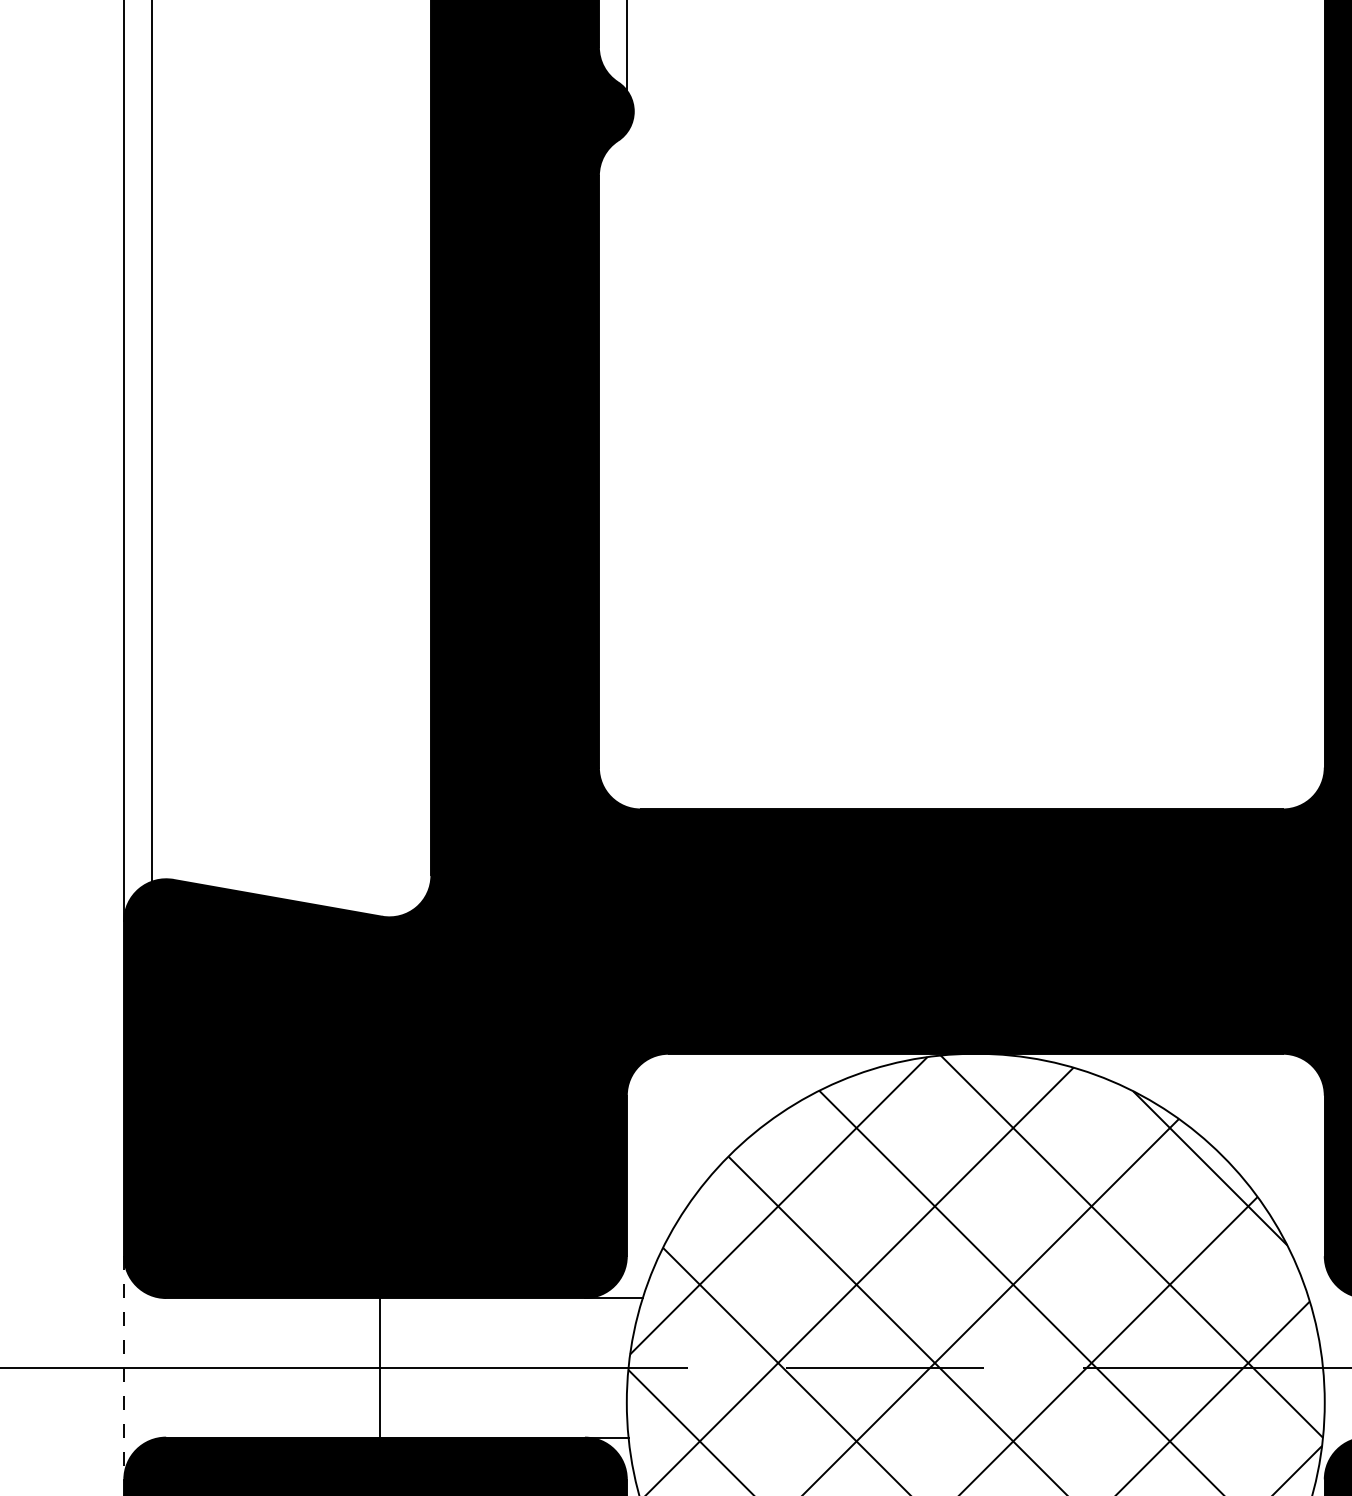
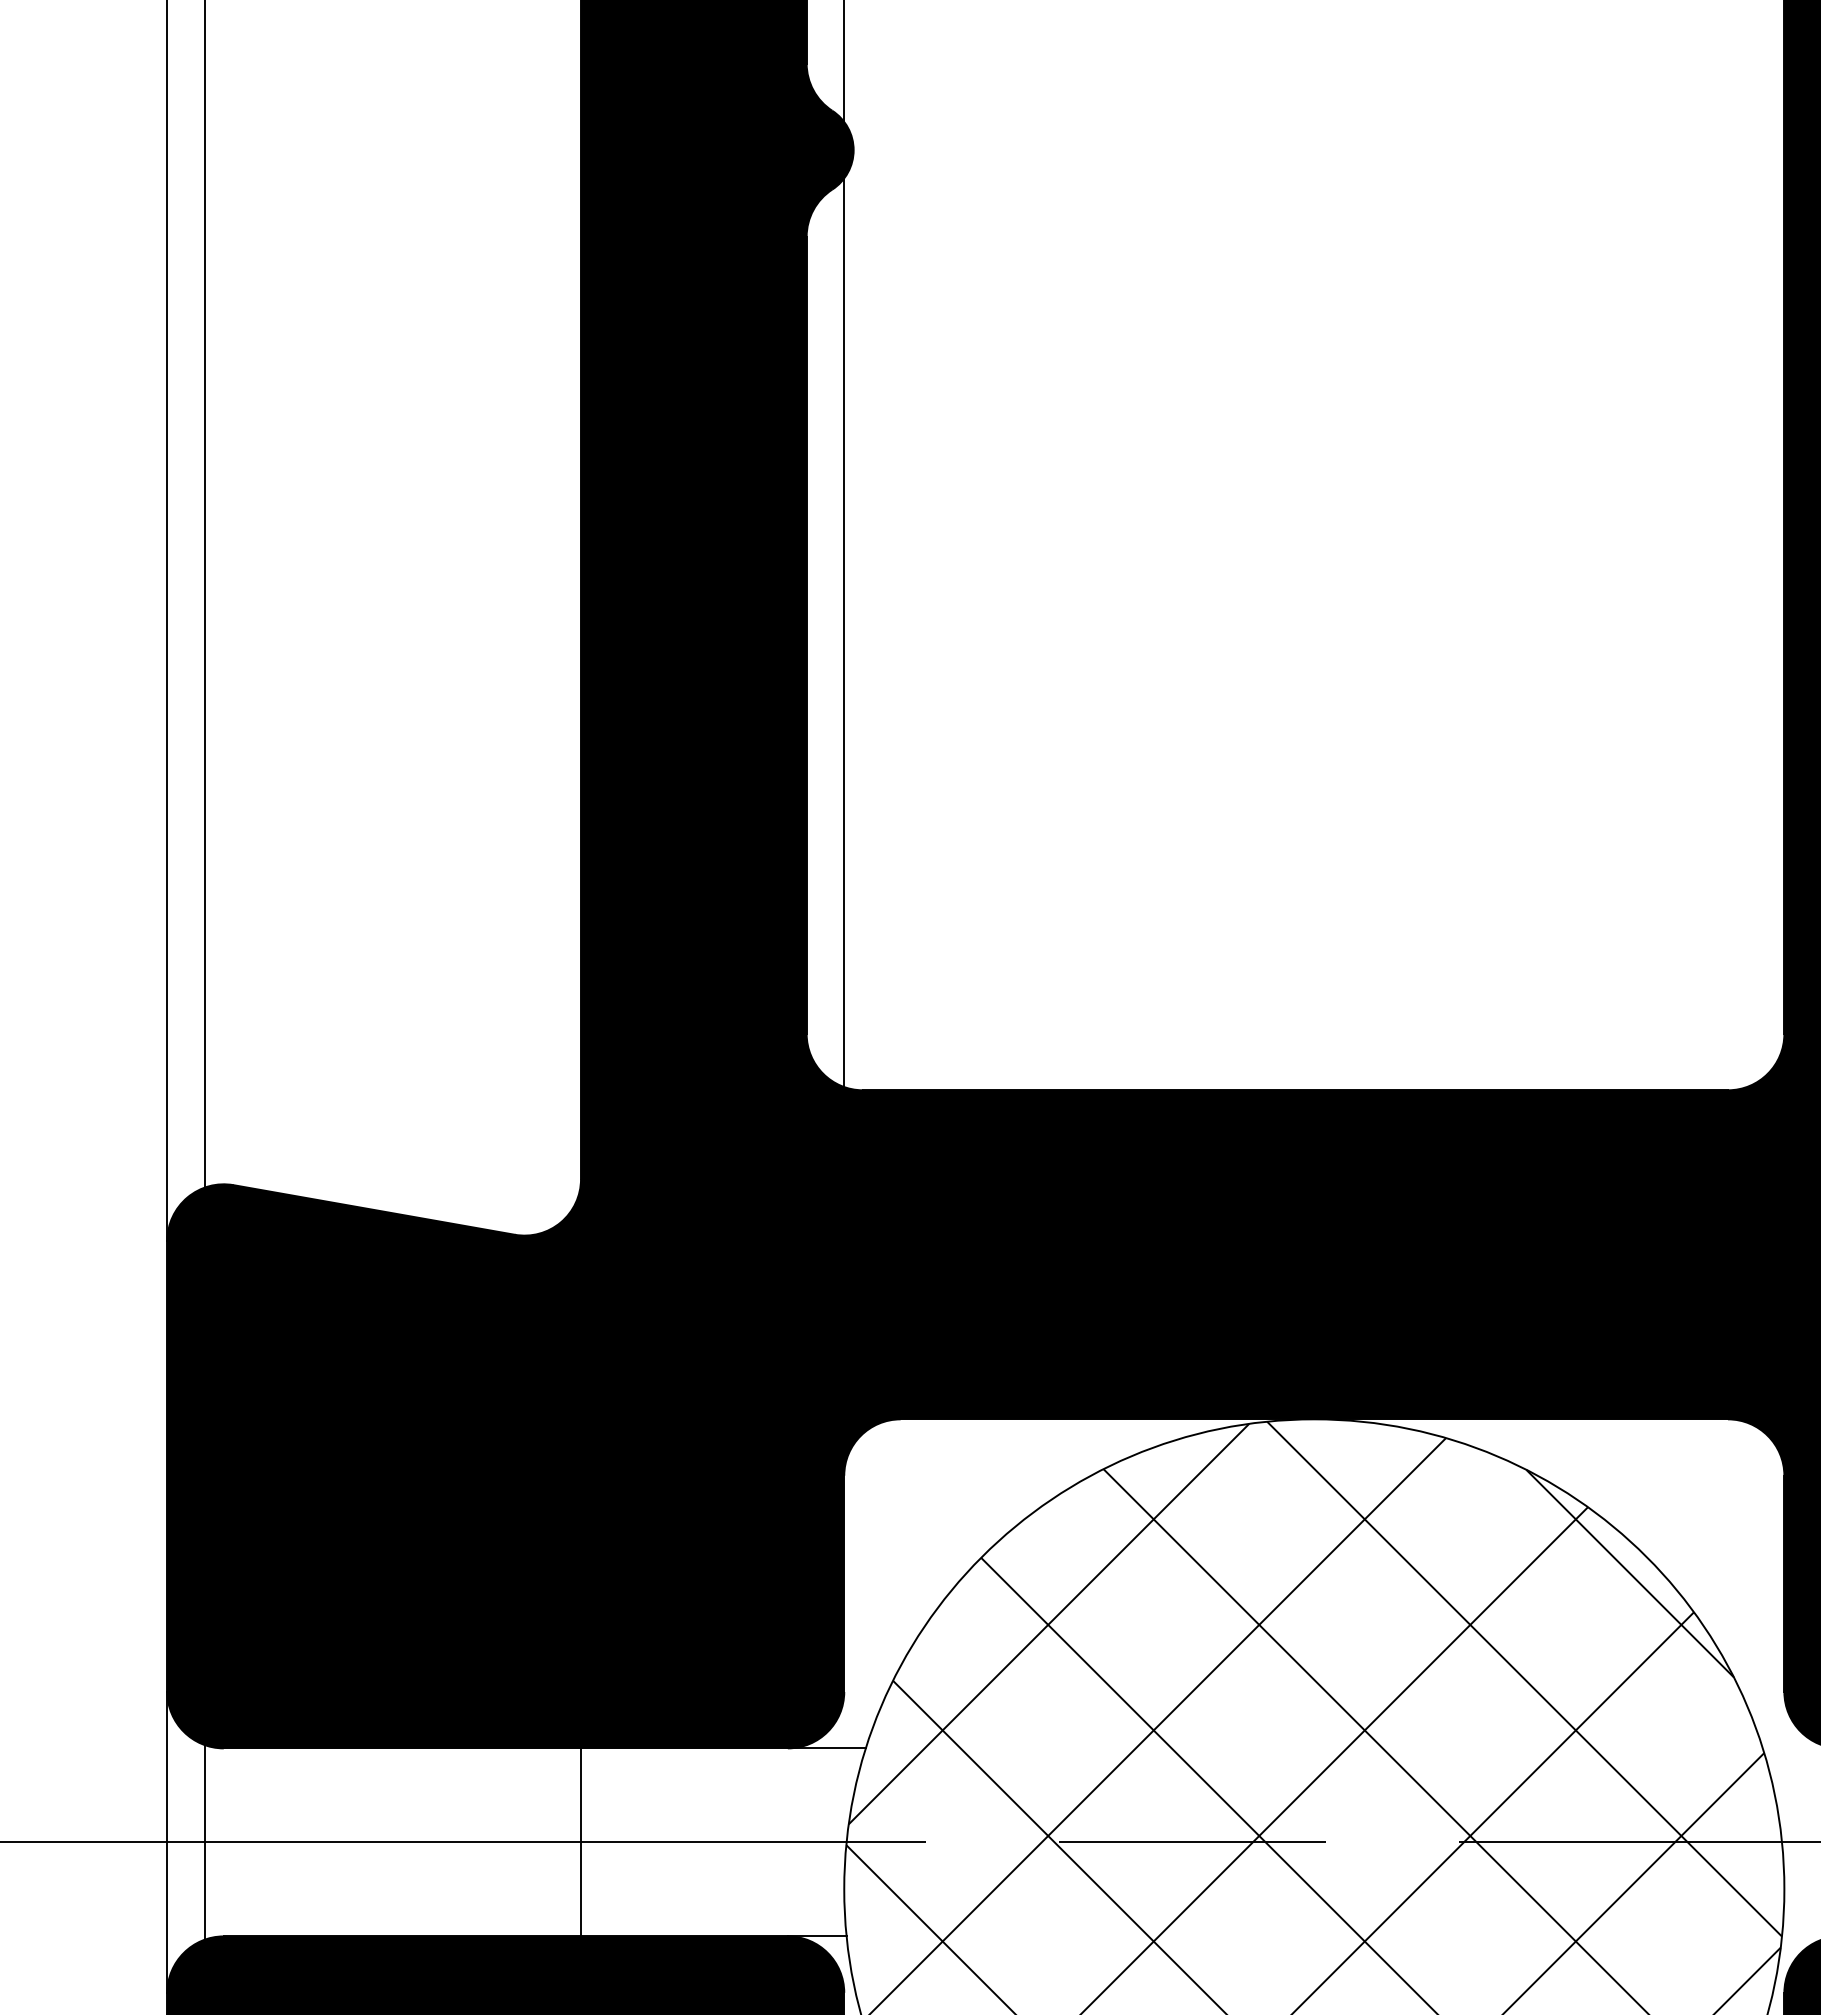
line: (627, 469) -> (844, 632), added
line: (124, 1367) -> (167, 1842), dashed -> solid
line: (151, 1367) -> (204, 1842), added
line: (380, 1367) -> (581, 1842), moved

